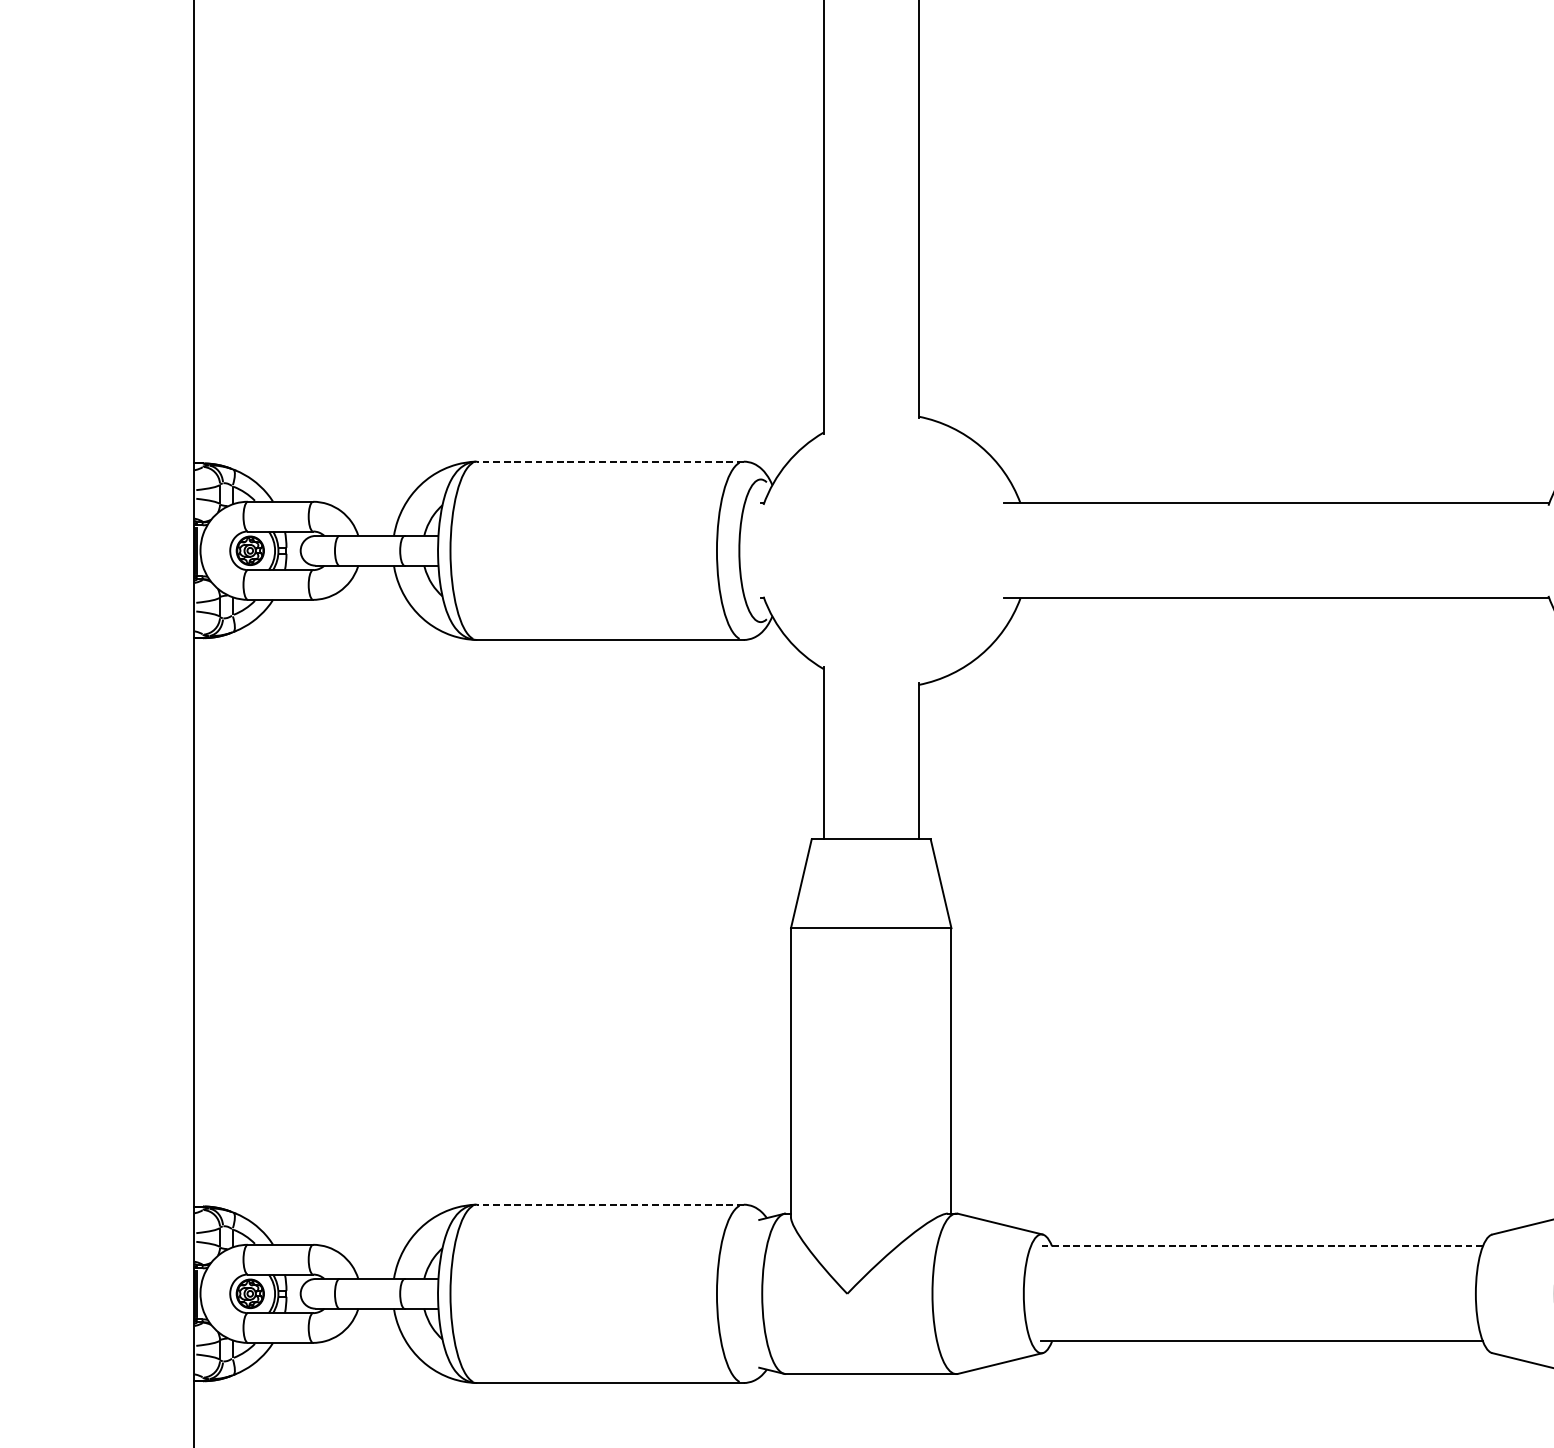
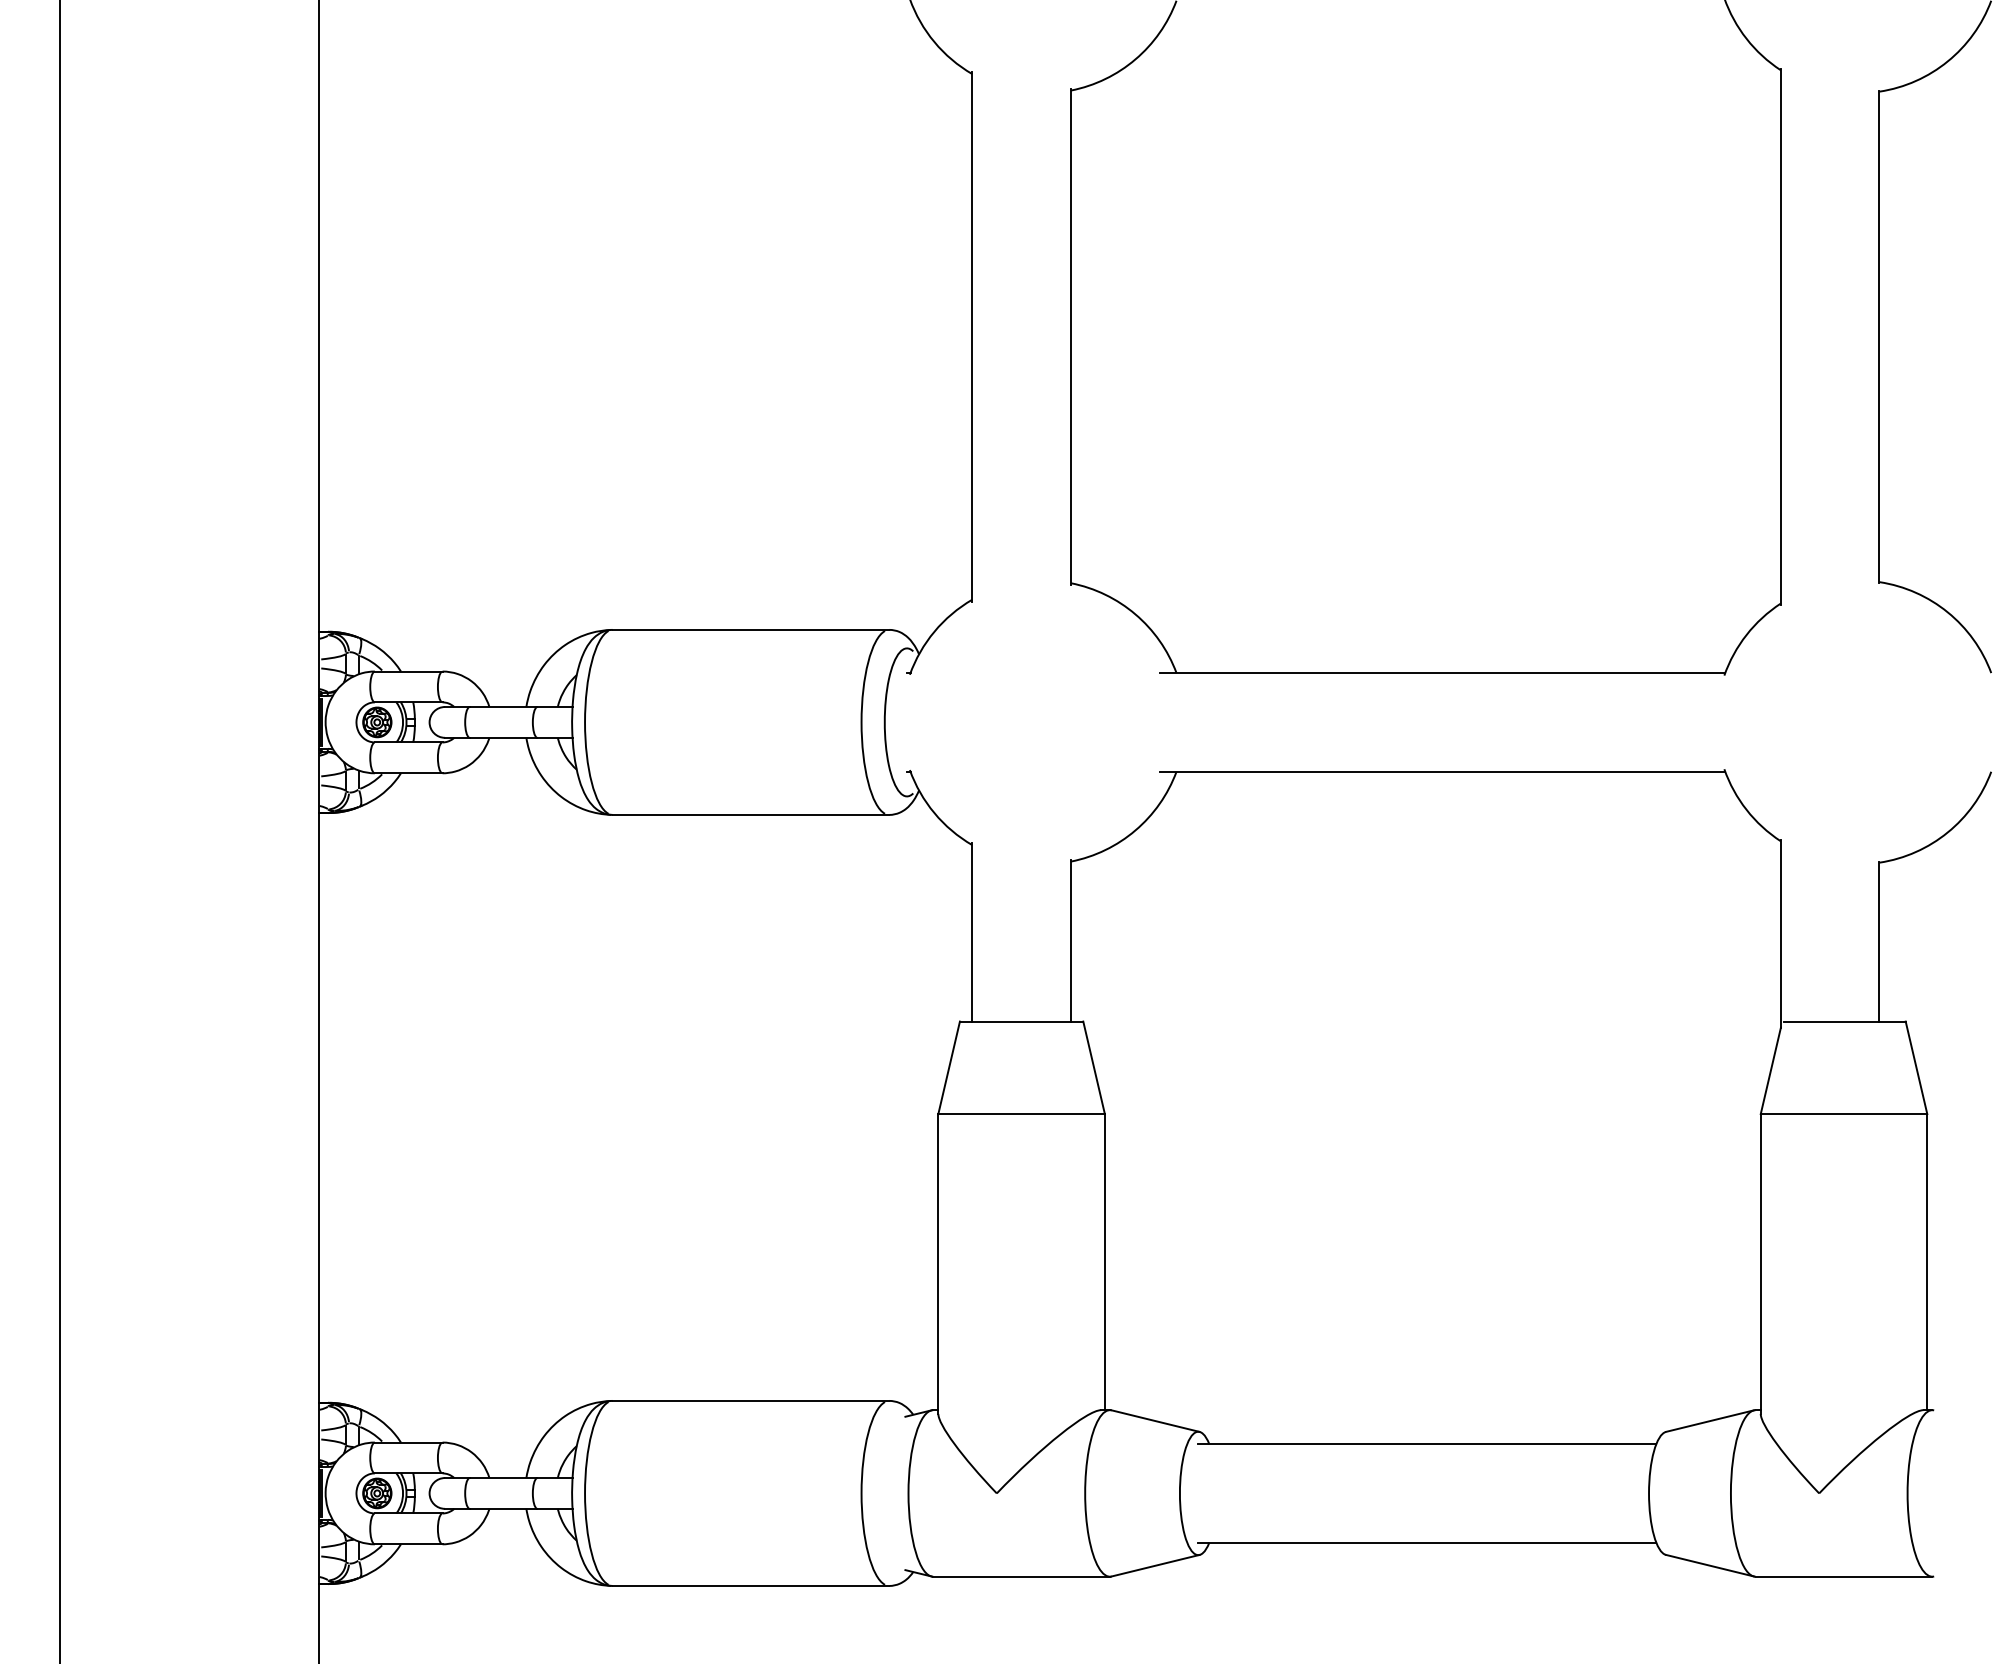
line: (609, 461) -> (750, 629), dashed -> solid
line: (609, 1204) -> (750, 1400), dashed -> solid
line: (1261, 1246) -> (1426, 1444), dashed -> solid

